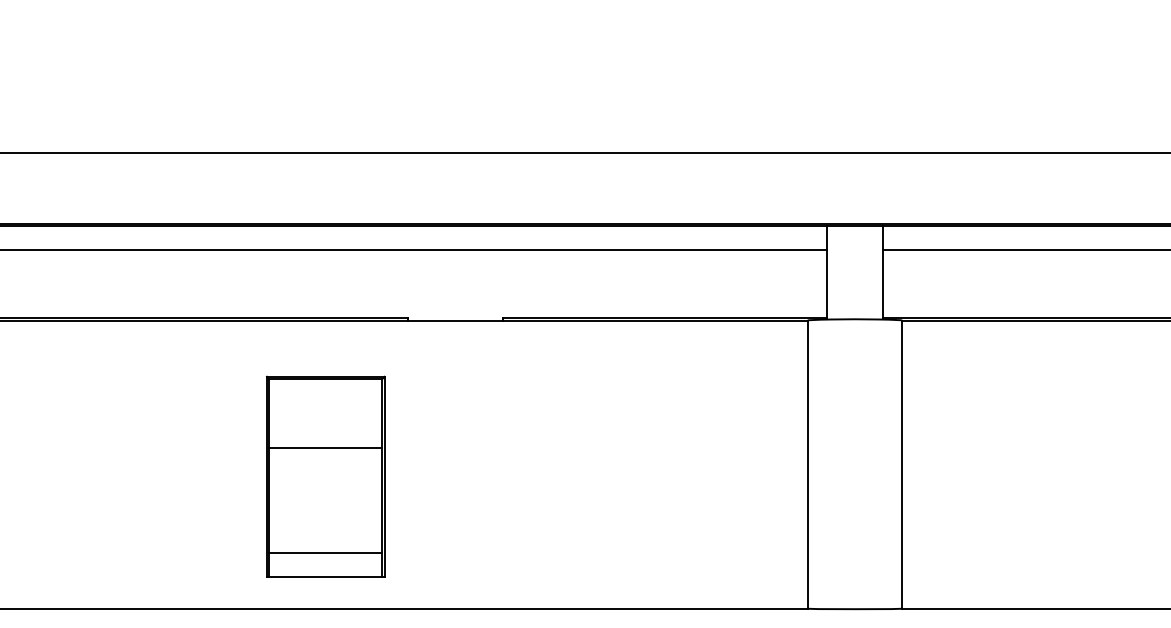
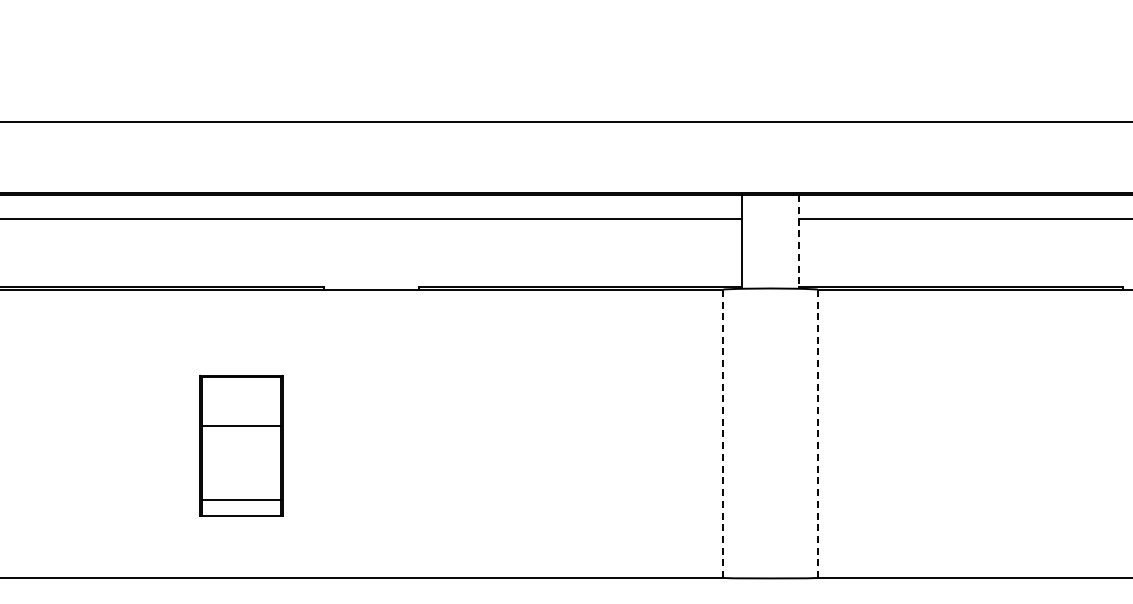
line: (883, 272) -> (799, 241), solid -> dashed
line: (807, 465) -> (723, 434), solid -> dashed
line: (902, 465) -> (818, 434), solid -> dashed
part: (325, 476) -> (241, 445), size x0.7

